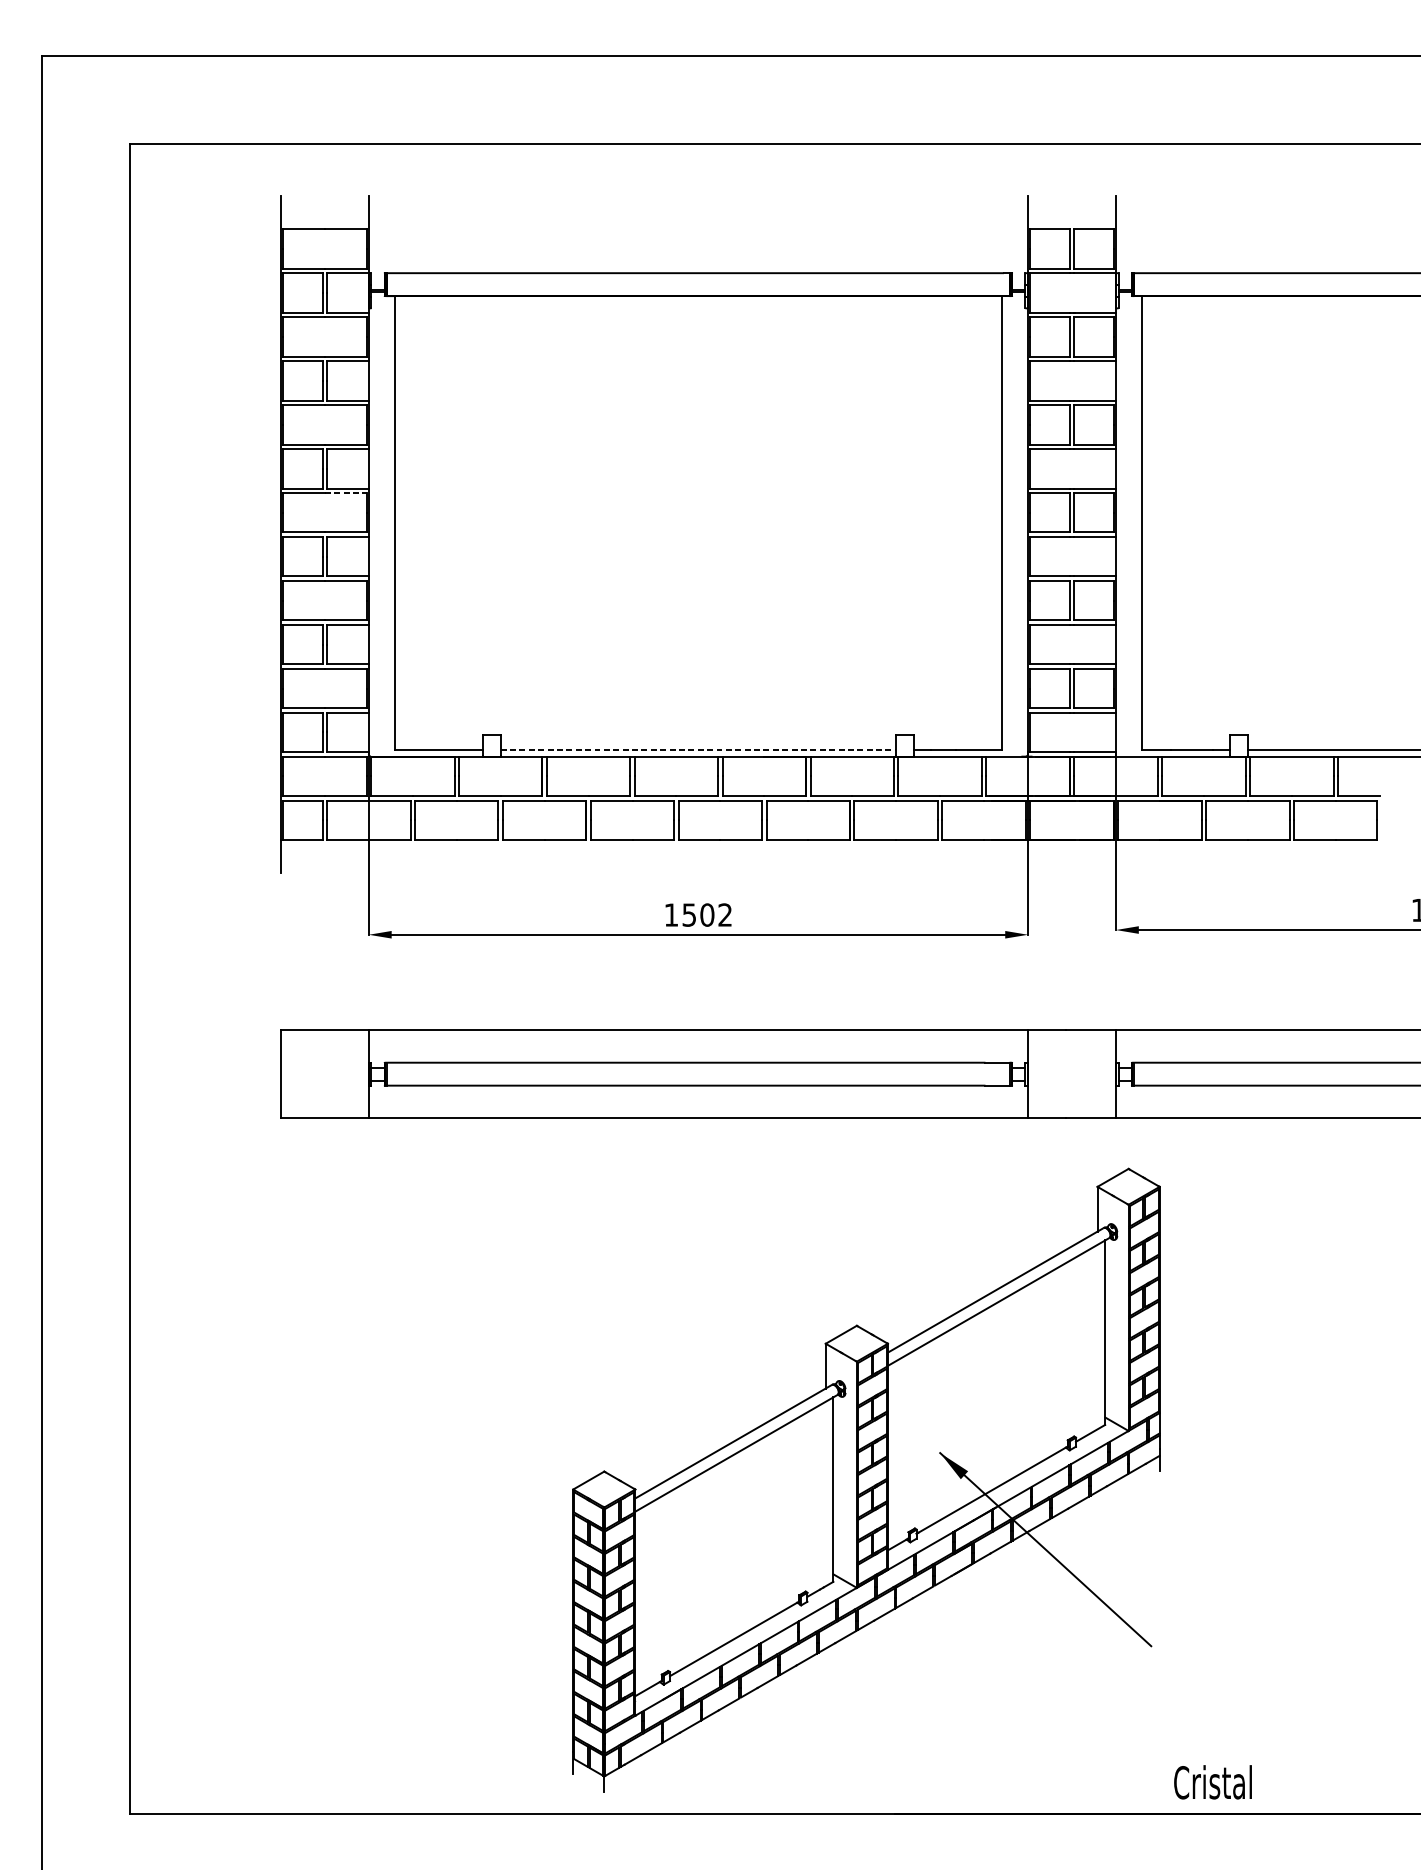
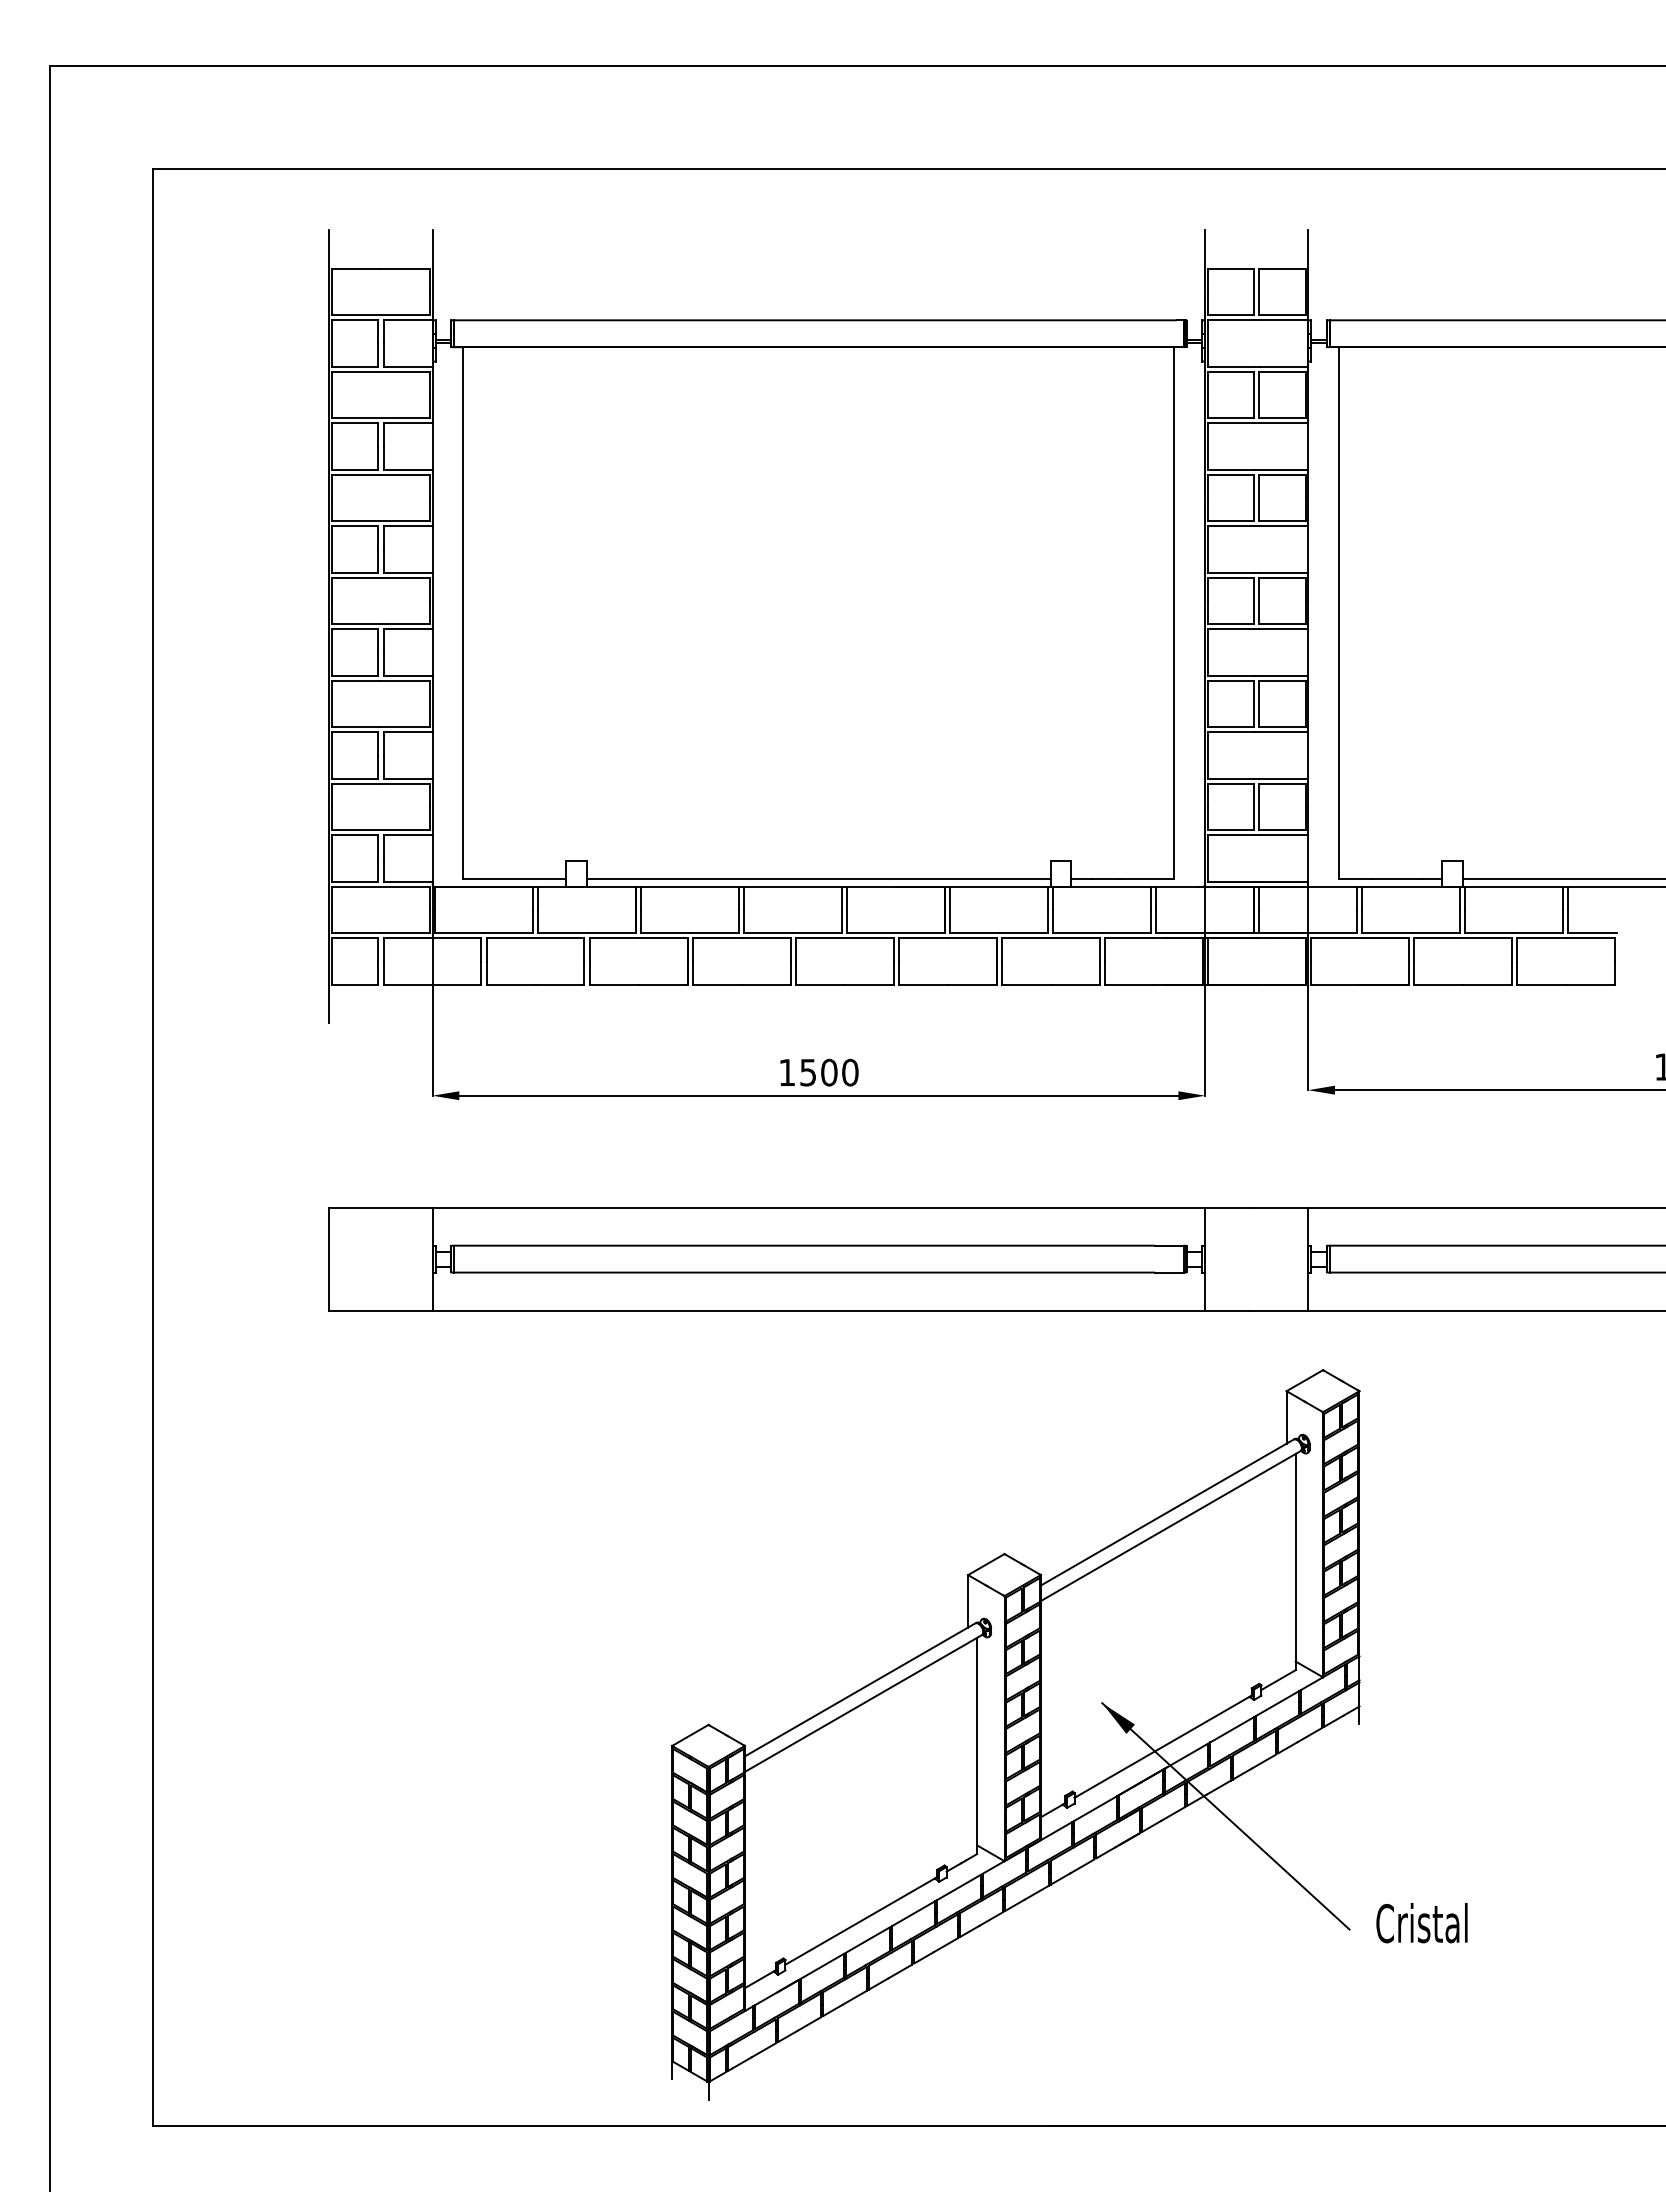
line: (345, 492) -> (405, 577), dashed -> solid
line: (698, 750) -> (818, 879), dashed -> solid
text: (725, 914) -> (850, 1072), 1502 -> 1500
text: (1212, 1782) -> (1421, 1923), moved

